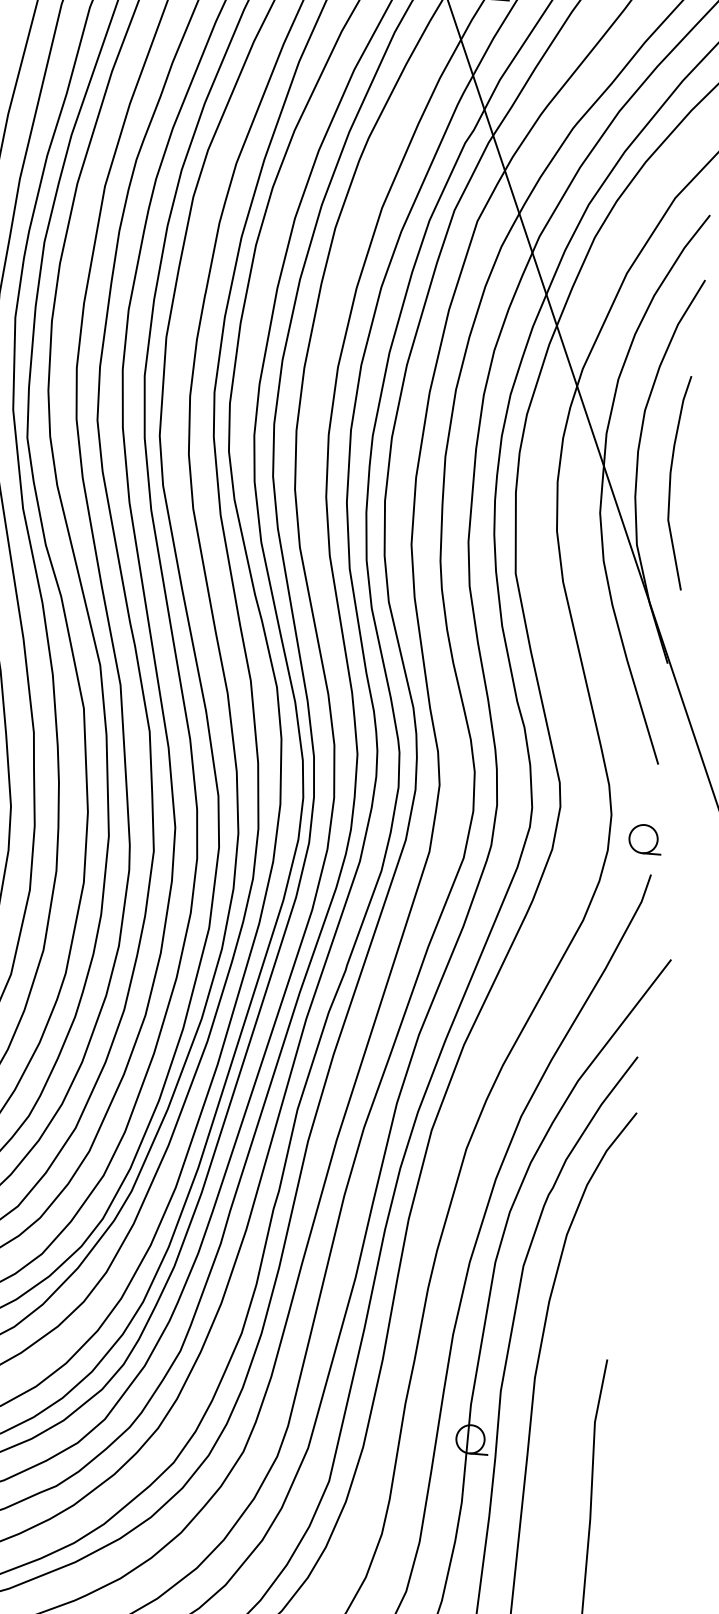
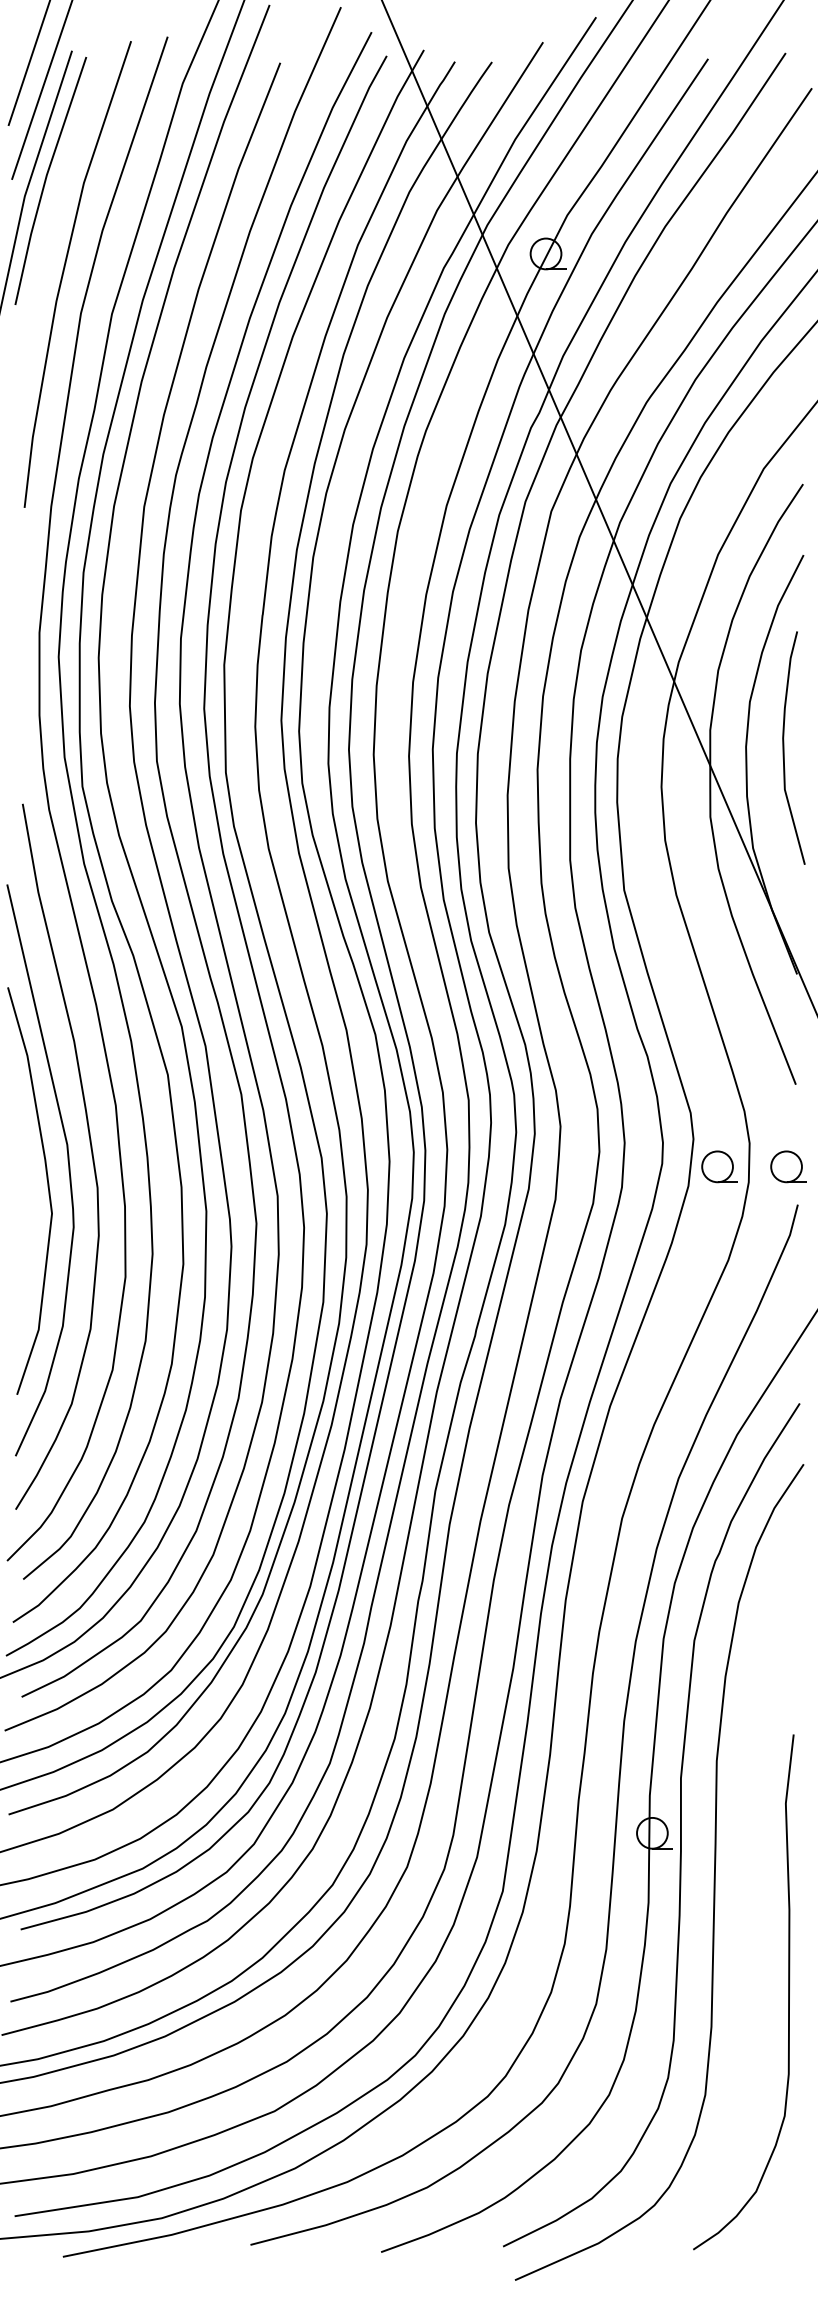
curve: (671, 481) -> (784, 747), moved
part: (582, 833) -> (719, 1166), added

